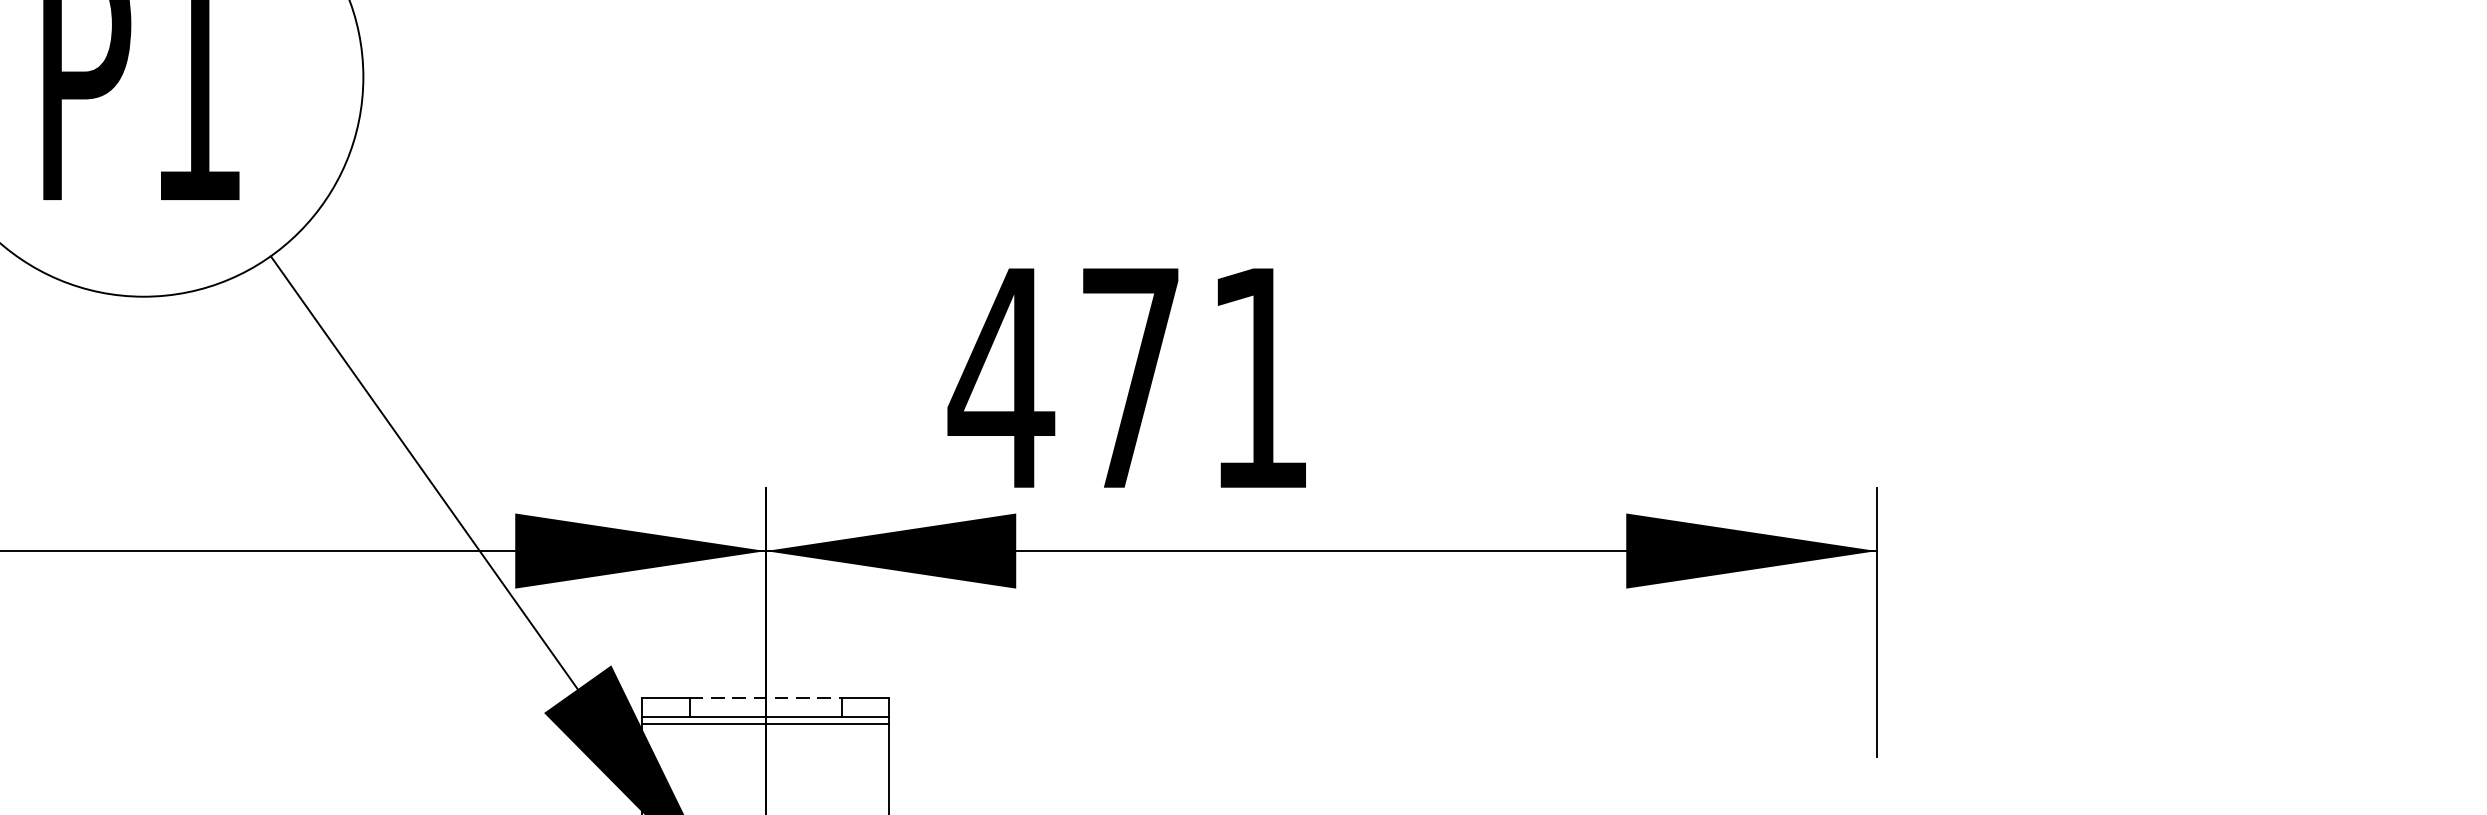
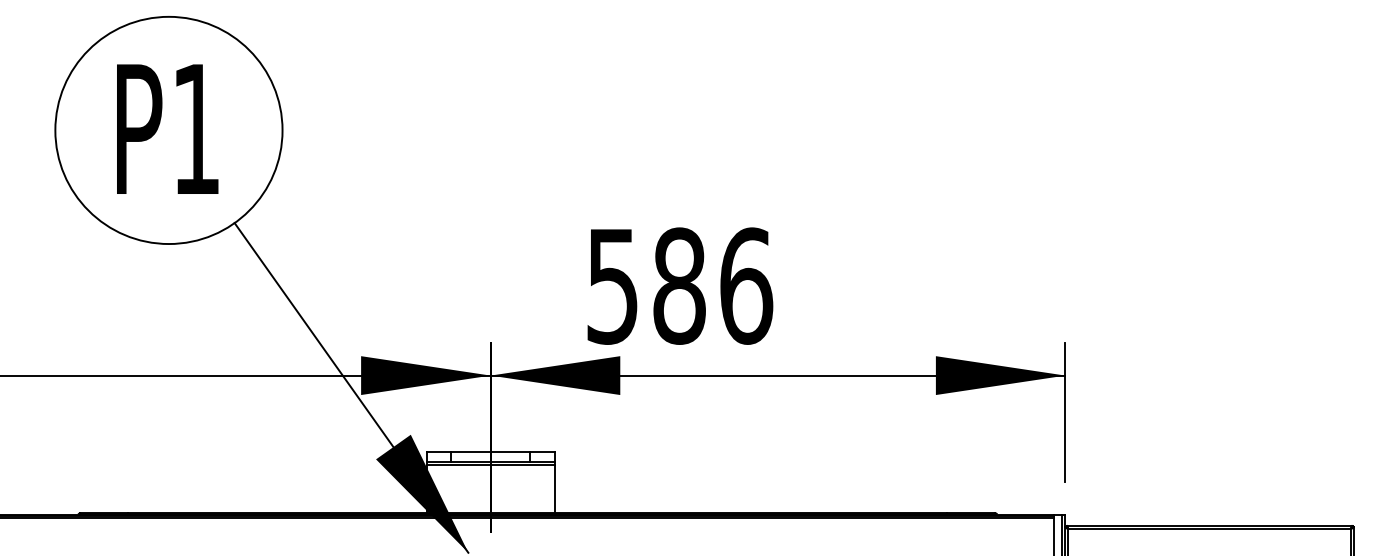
text: (1128, 376) -> (678, 285), 471 -> 586
line: (767, 697) -> (491, 451), dashed -> solid

